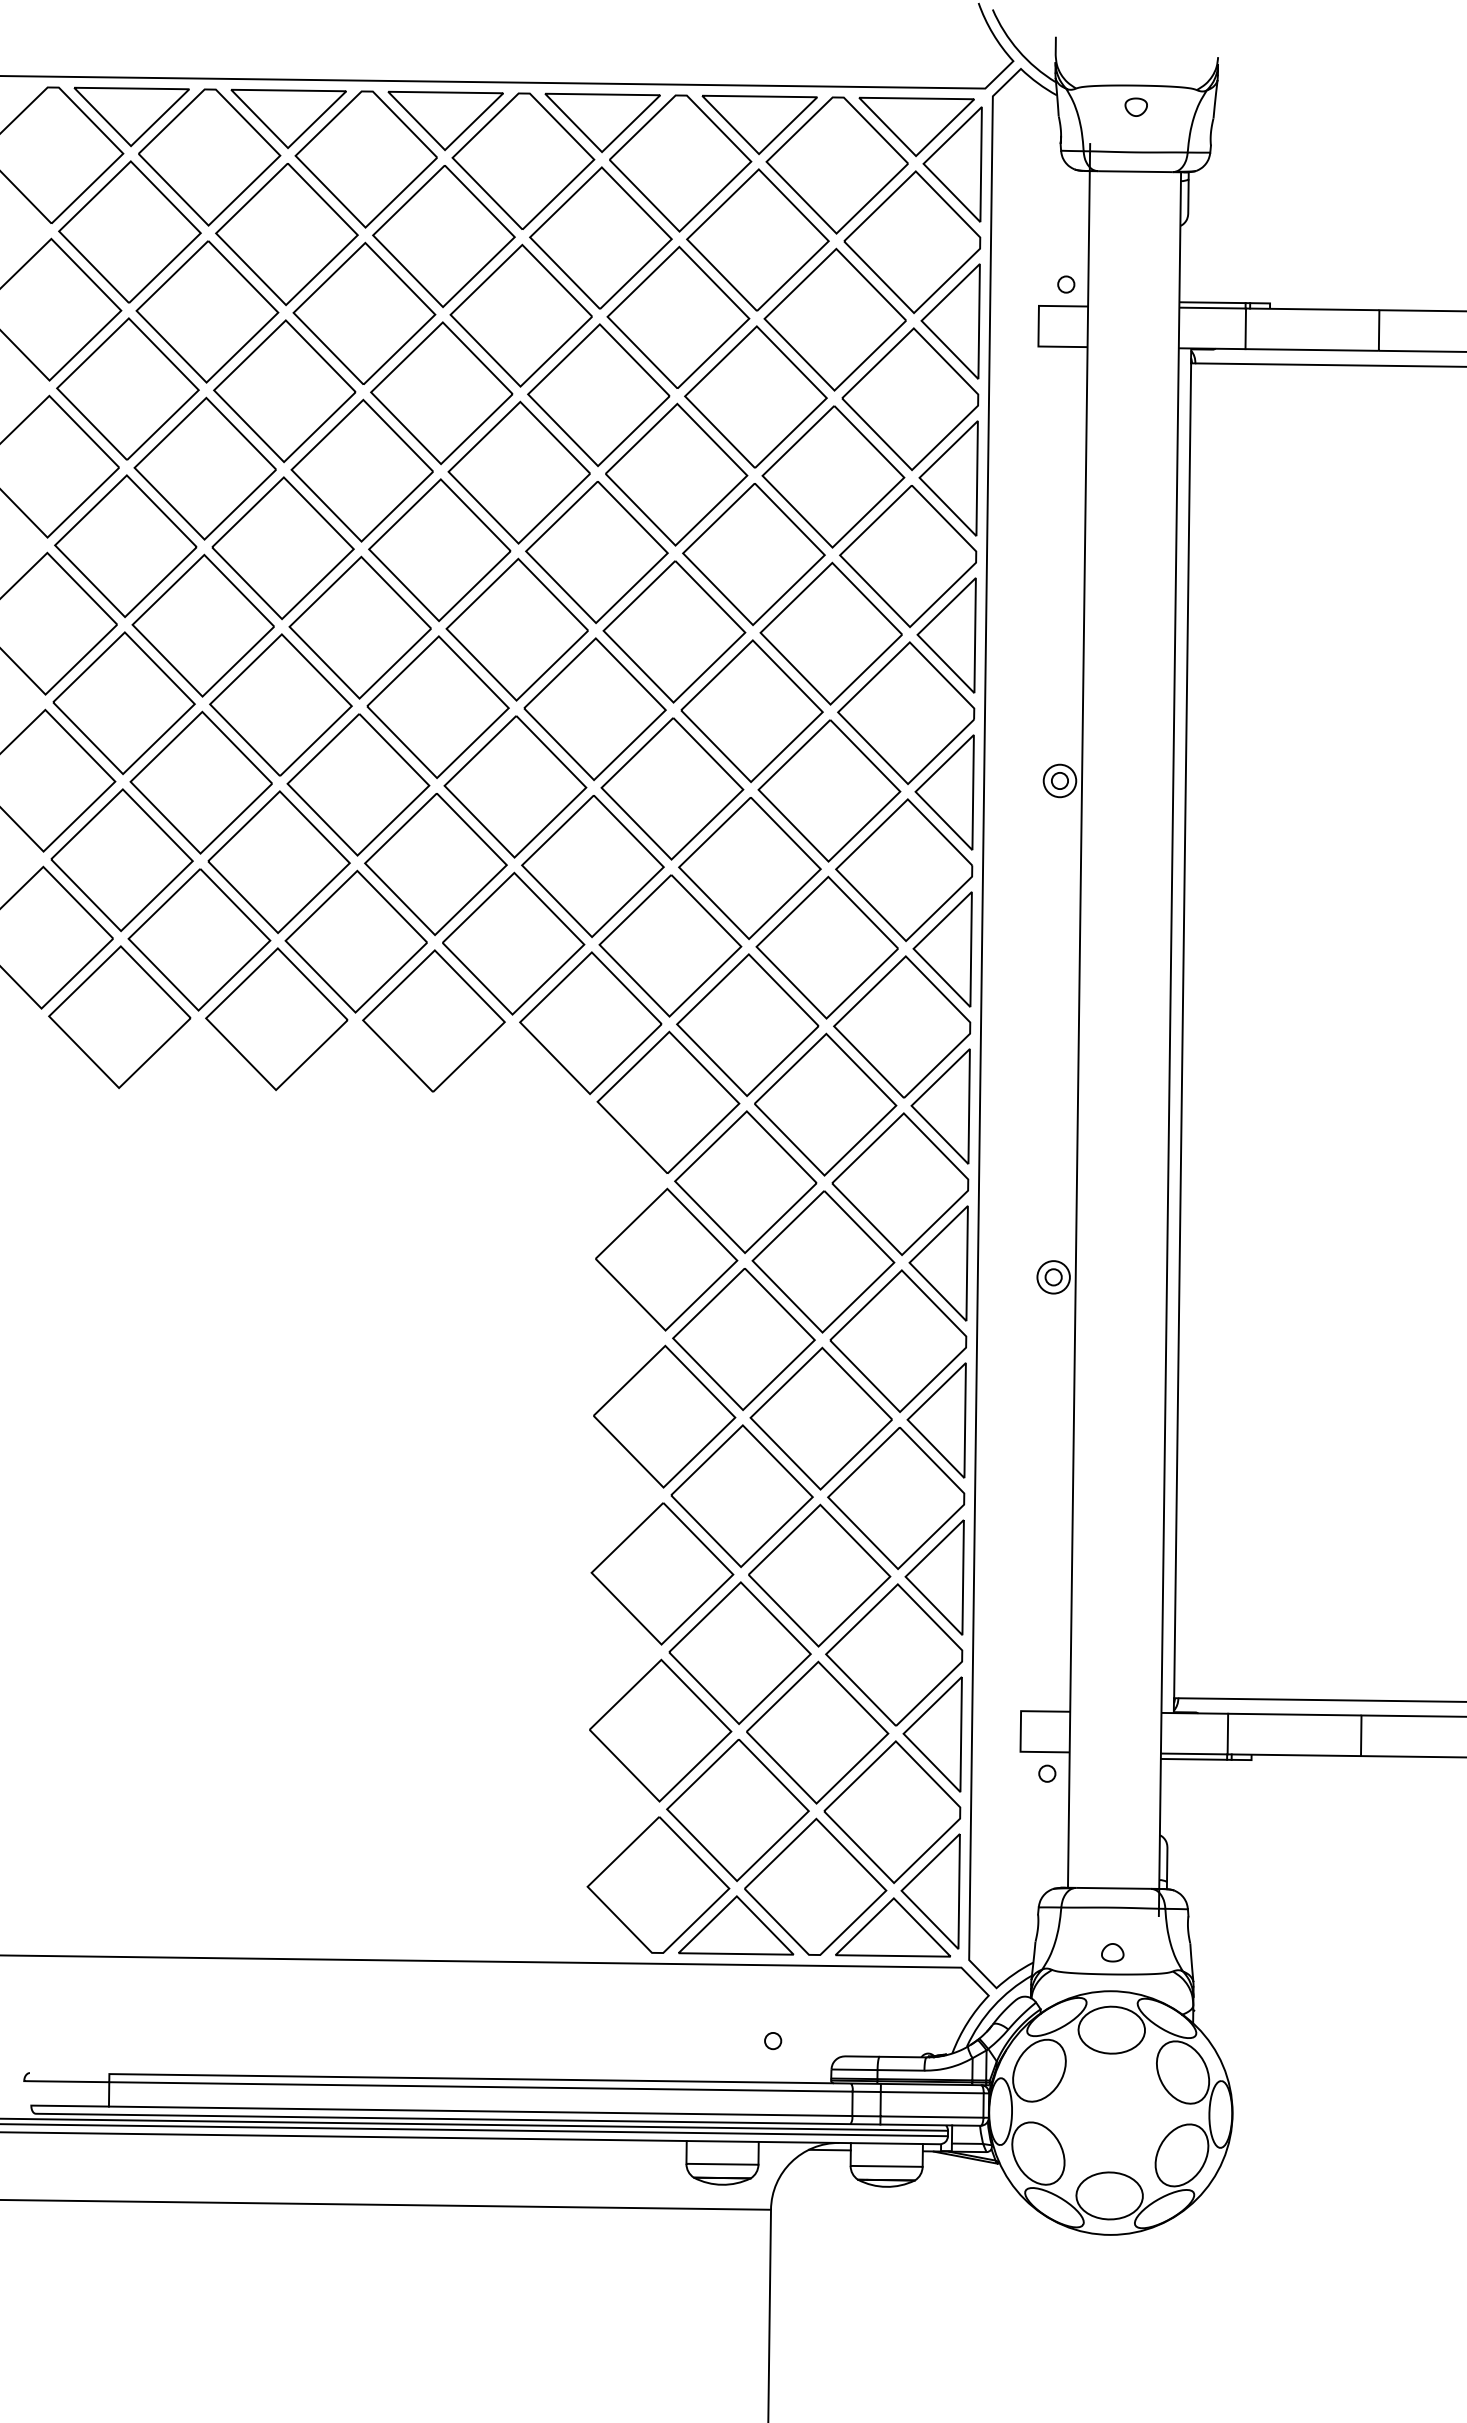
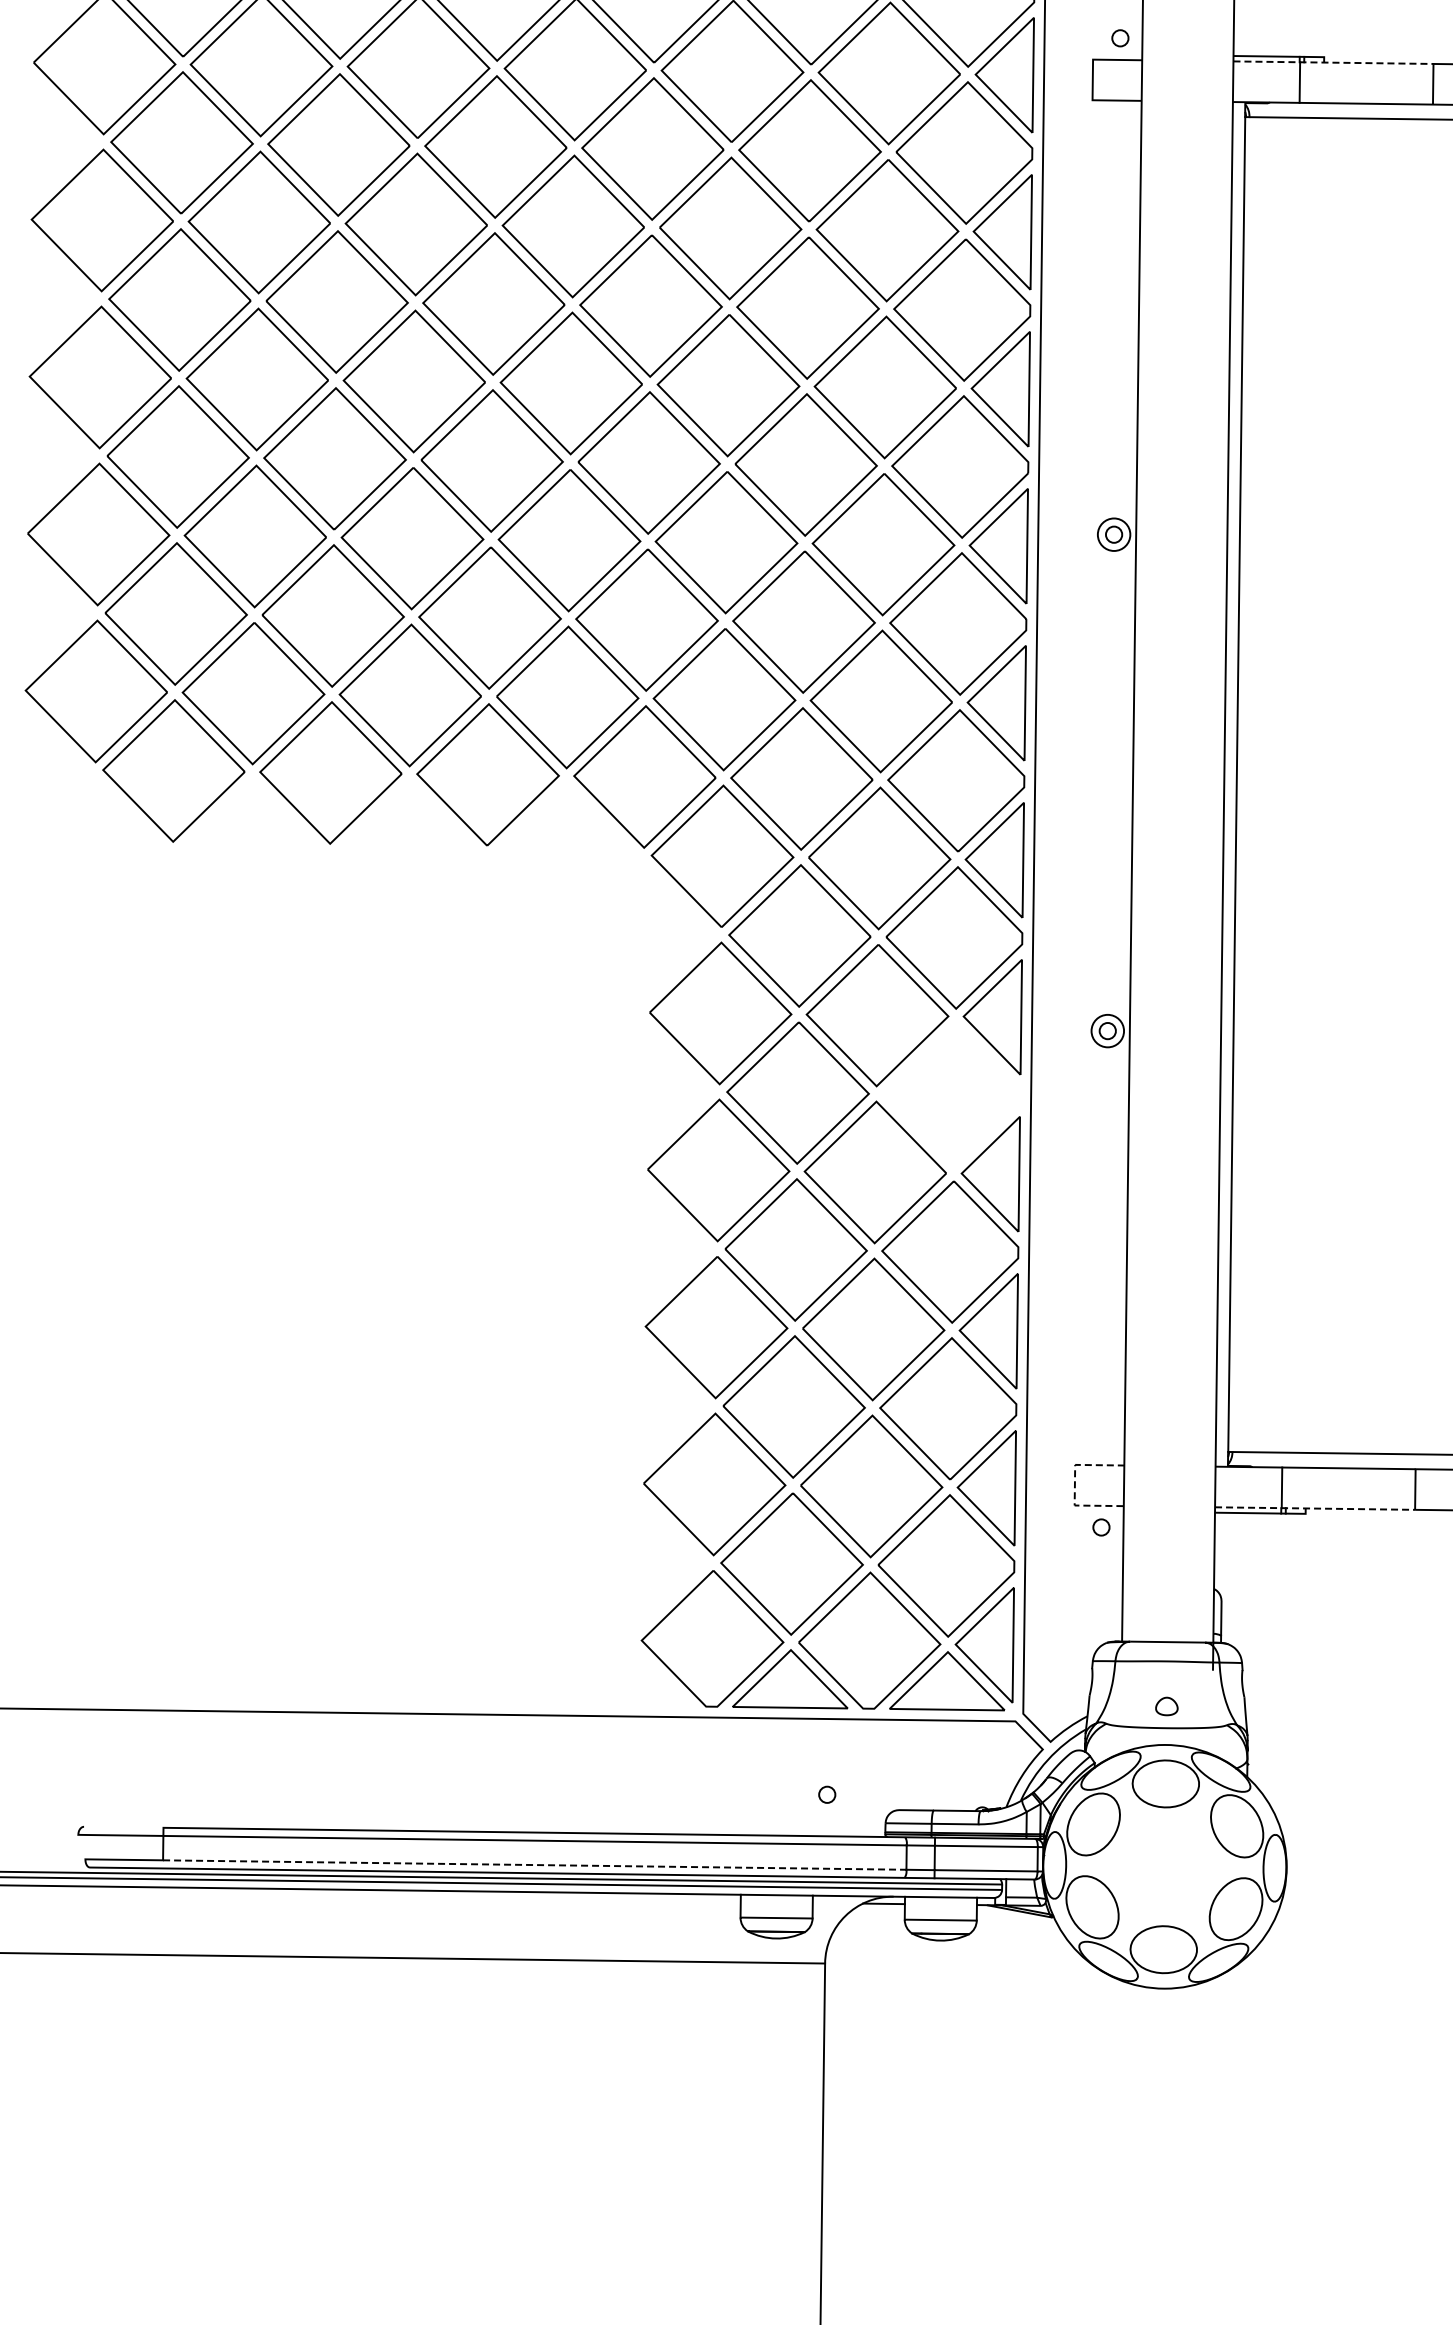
line: (1278, 308) -> (1332, 62), solid -> dashed
part: (898, 1340) -> (952, 1094), removed
line: (1020, 1730) -> (1074, 1484), solid -> dashed
line: (1260, 1754) -> (1314, 1508), solid -> dashed
line: (480, 2111) -> (534, 1865), solid -> dashed

